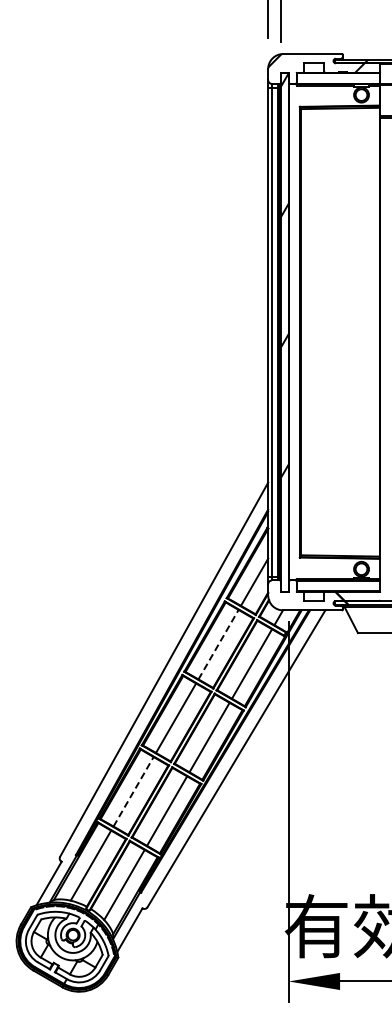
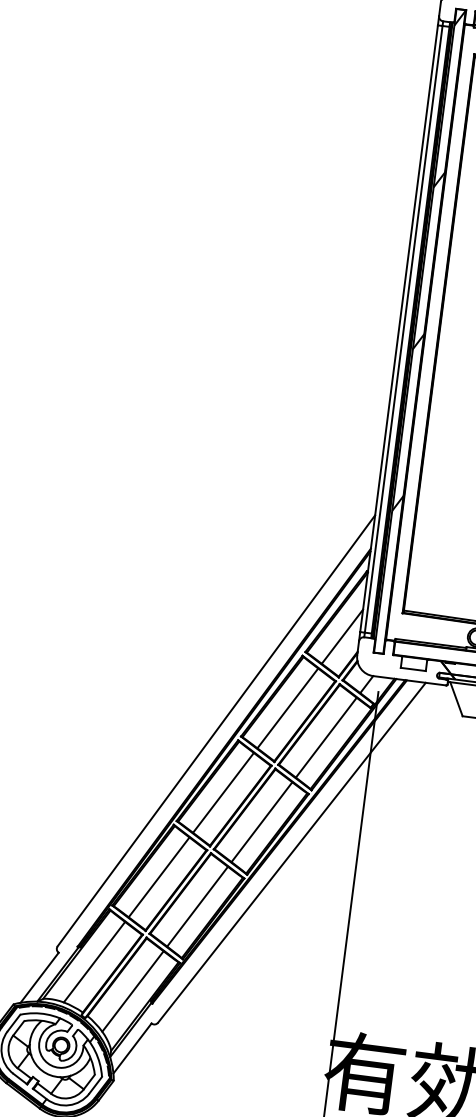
line: (218, 644) -> (287, 708), dashed -> solid
line: (133, 791) -> (159, 877), dashed -> solid

